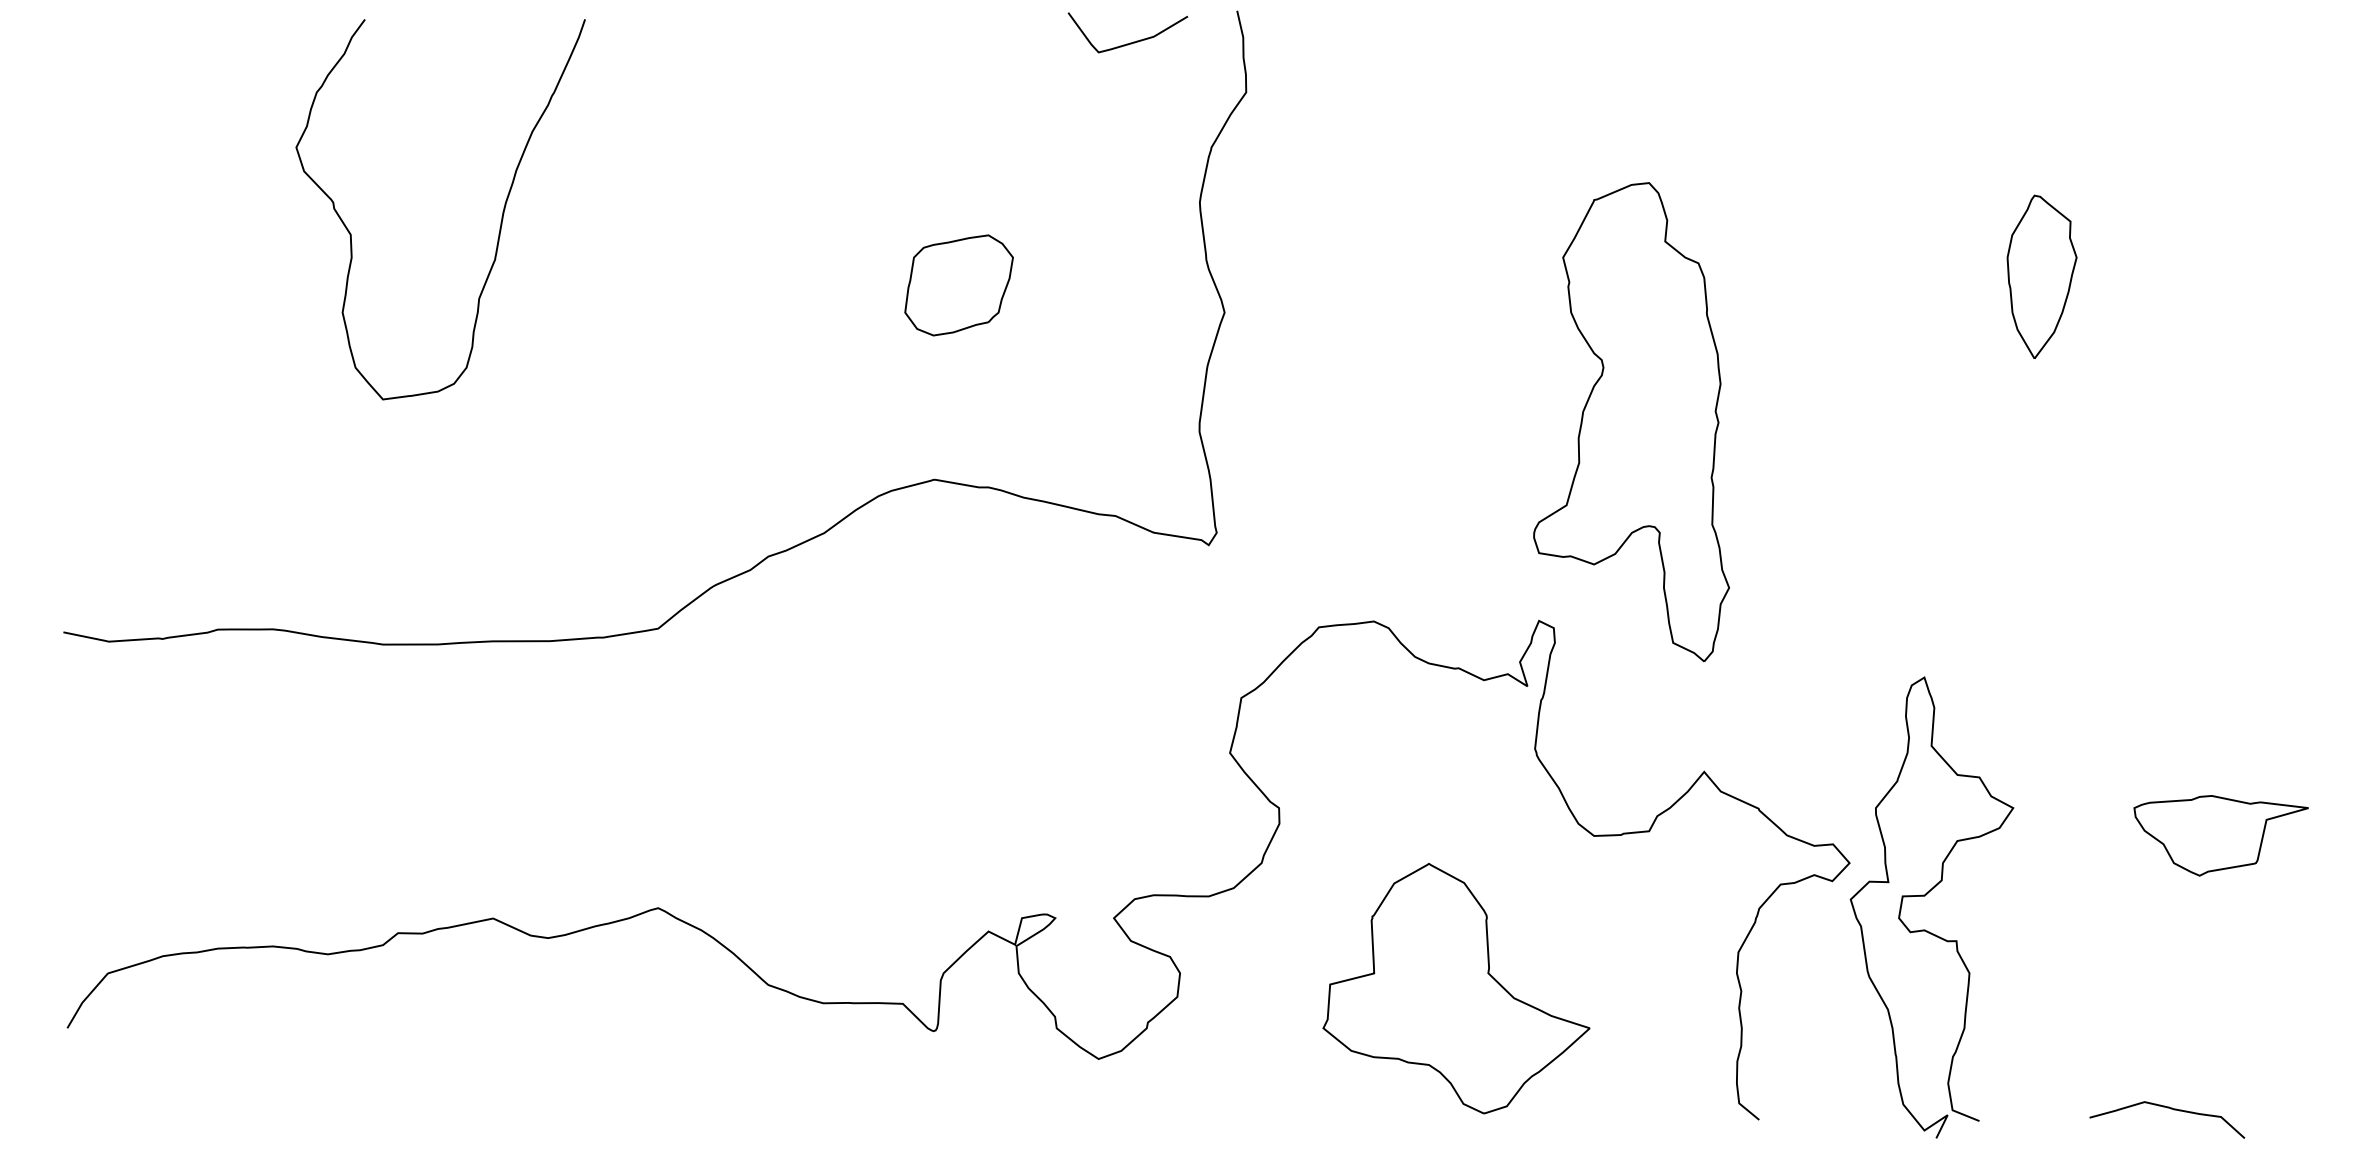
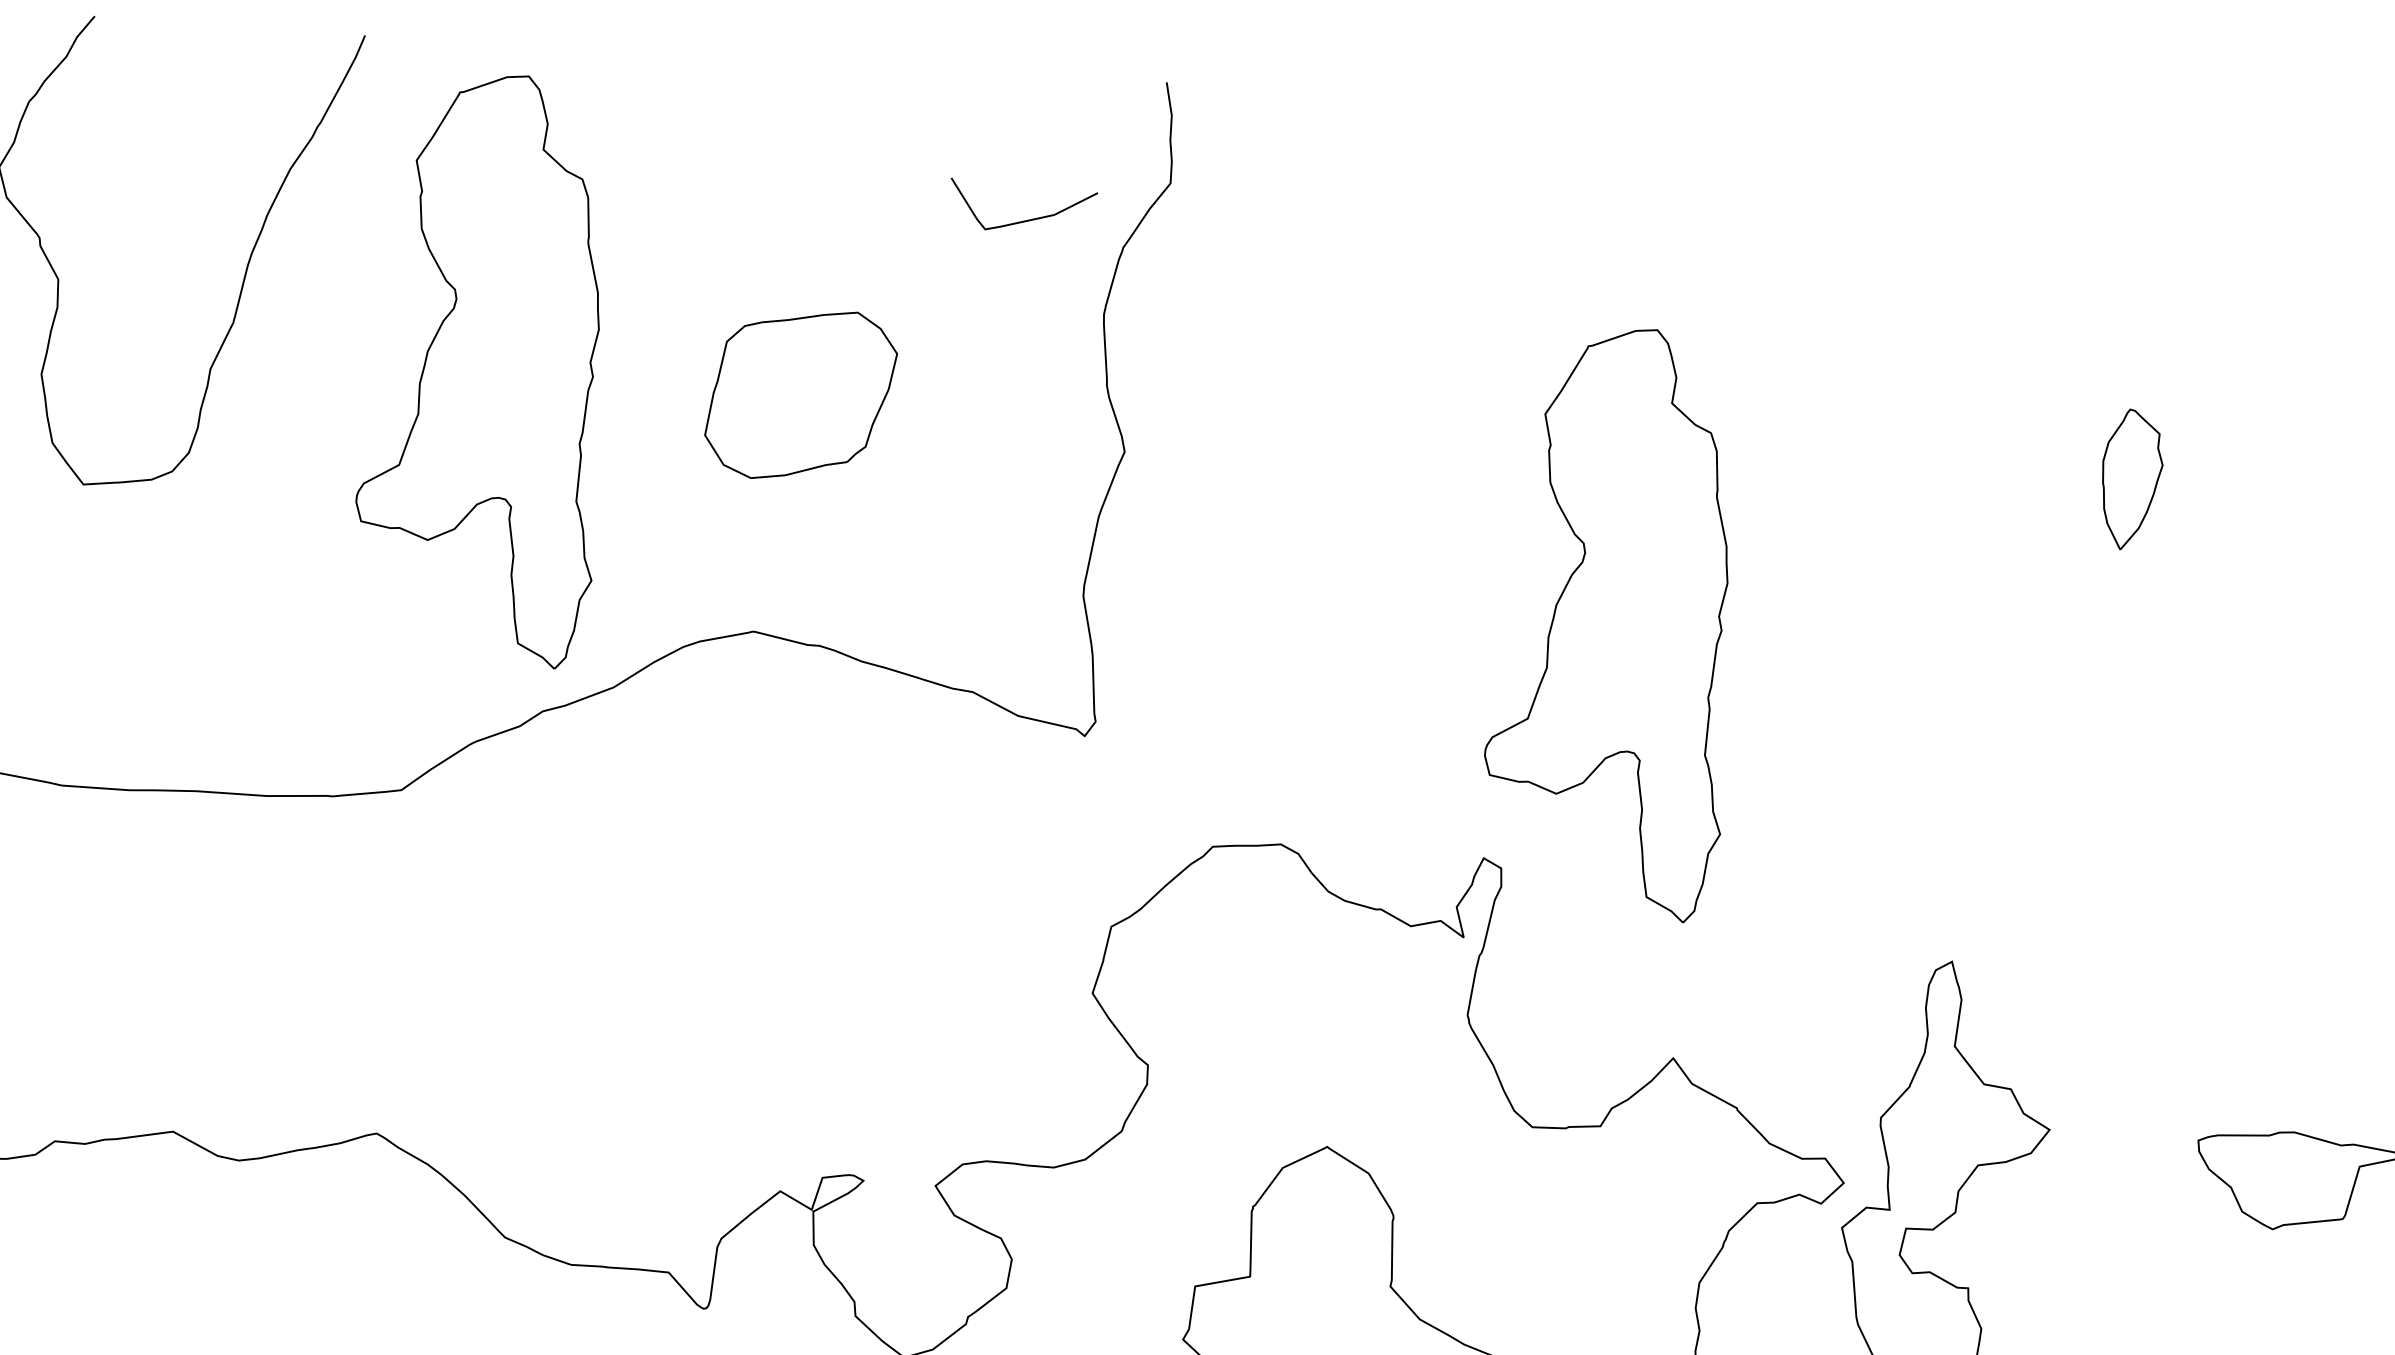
curve: (1130, 42) -> (1025, 219), moved
part: (2041, 276) -> (2131, 479), size x0.7
part: (702, 281) -> (486, 367), added
part: (958, 285) -> (800, 395), size x1.4

